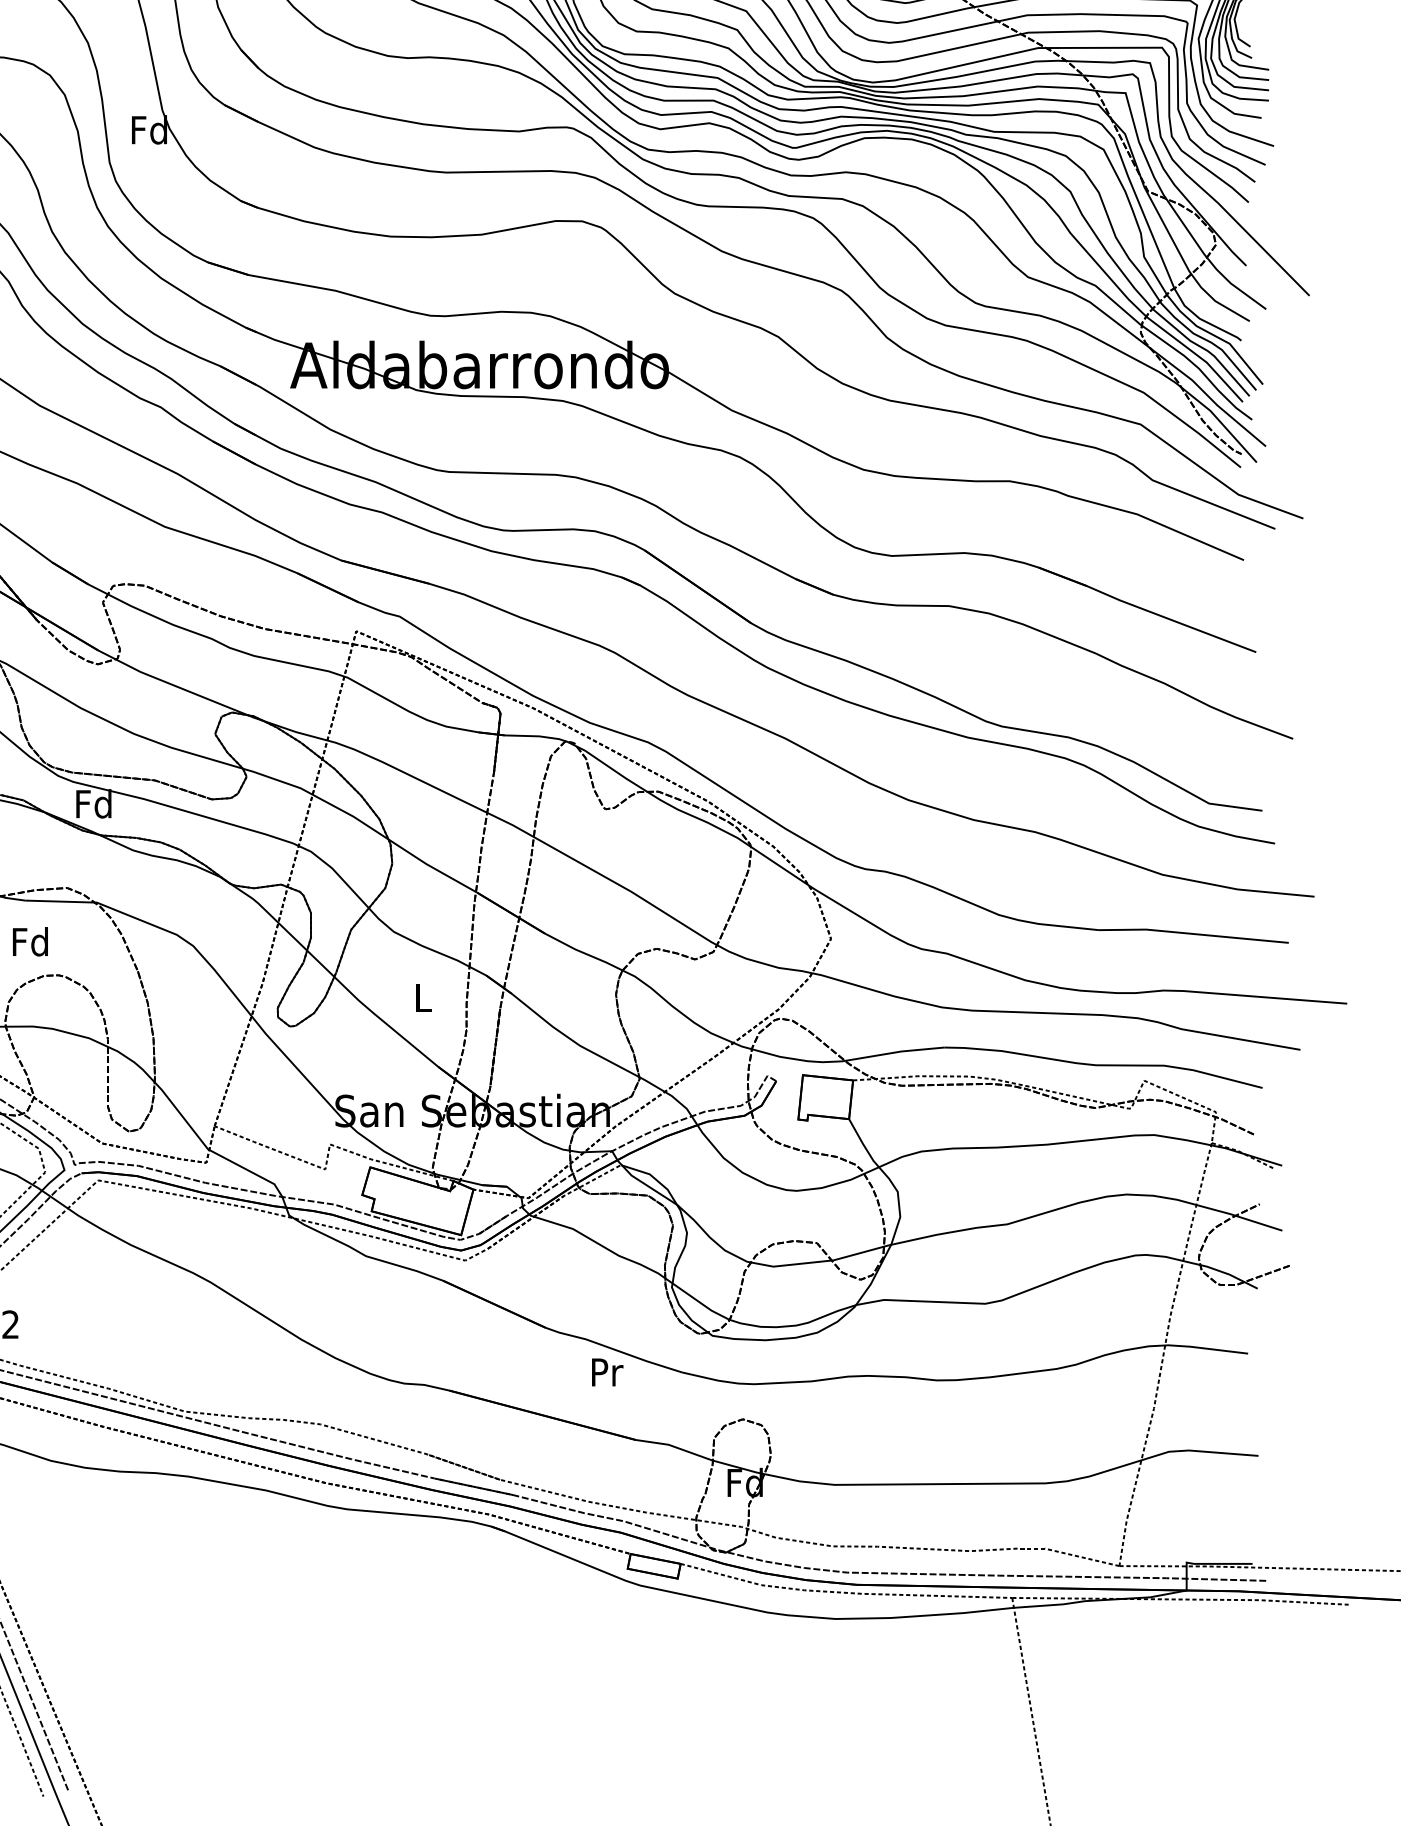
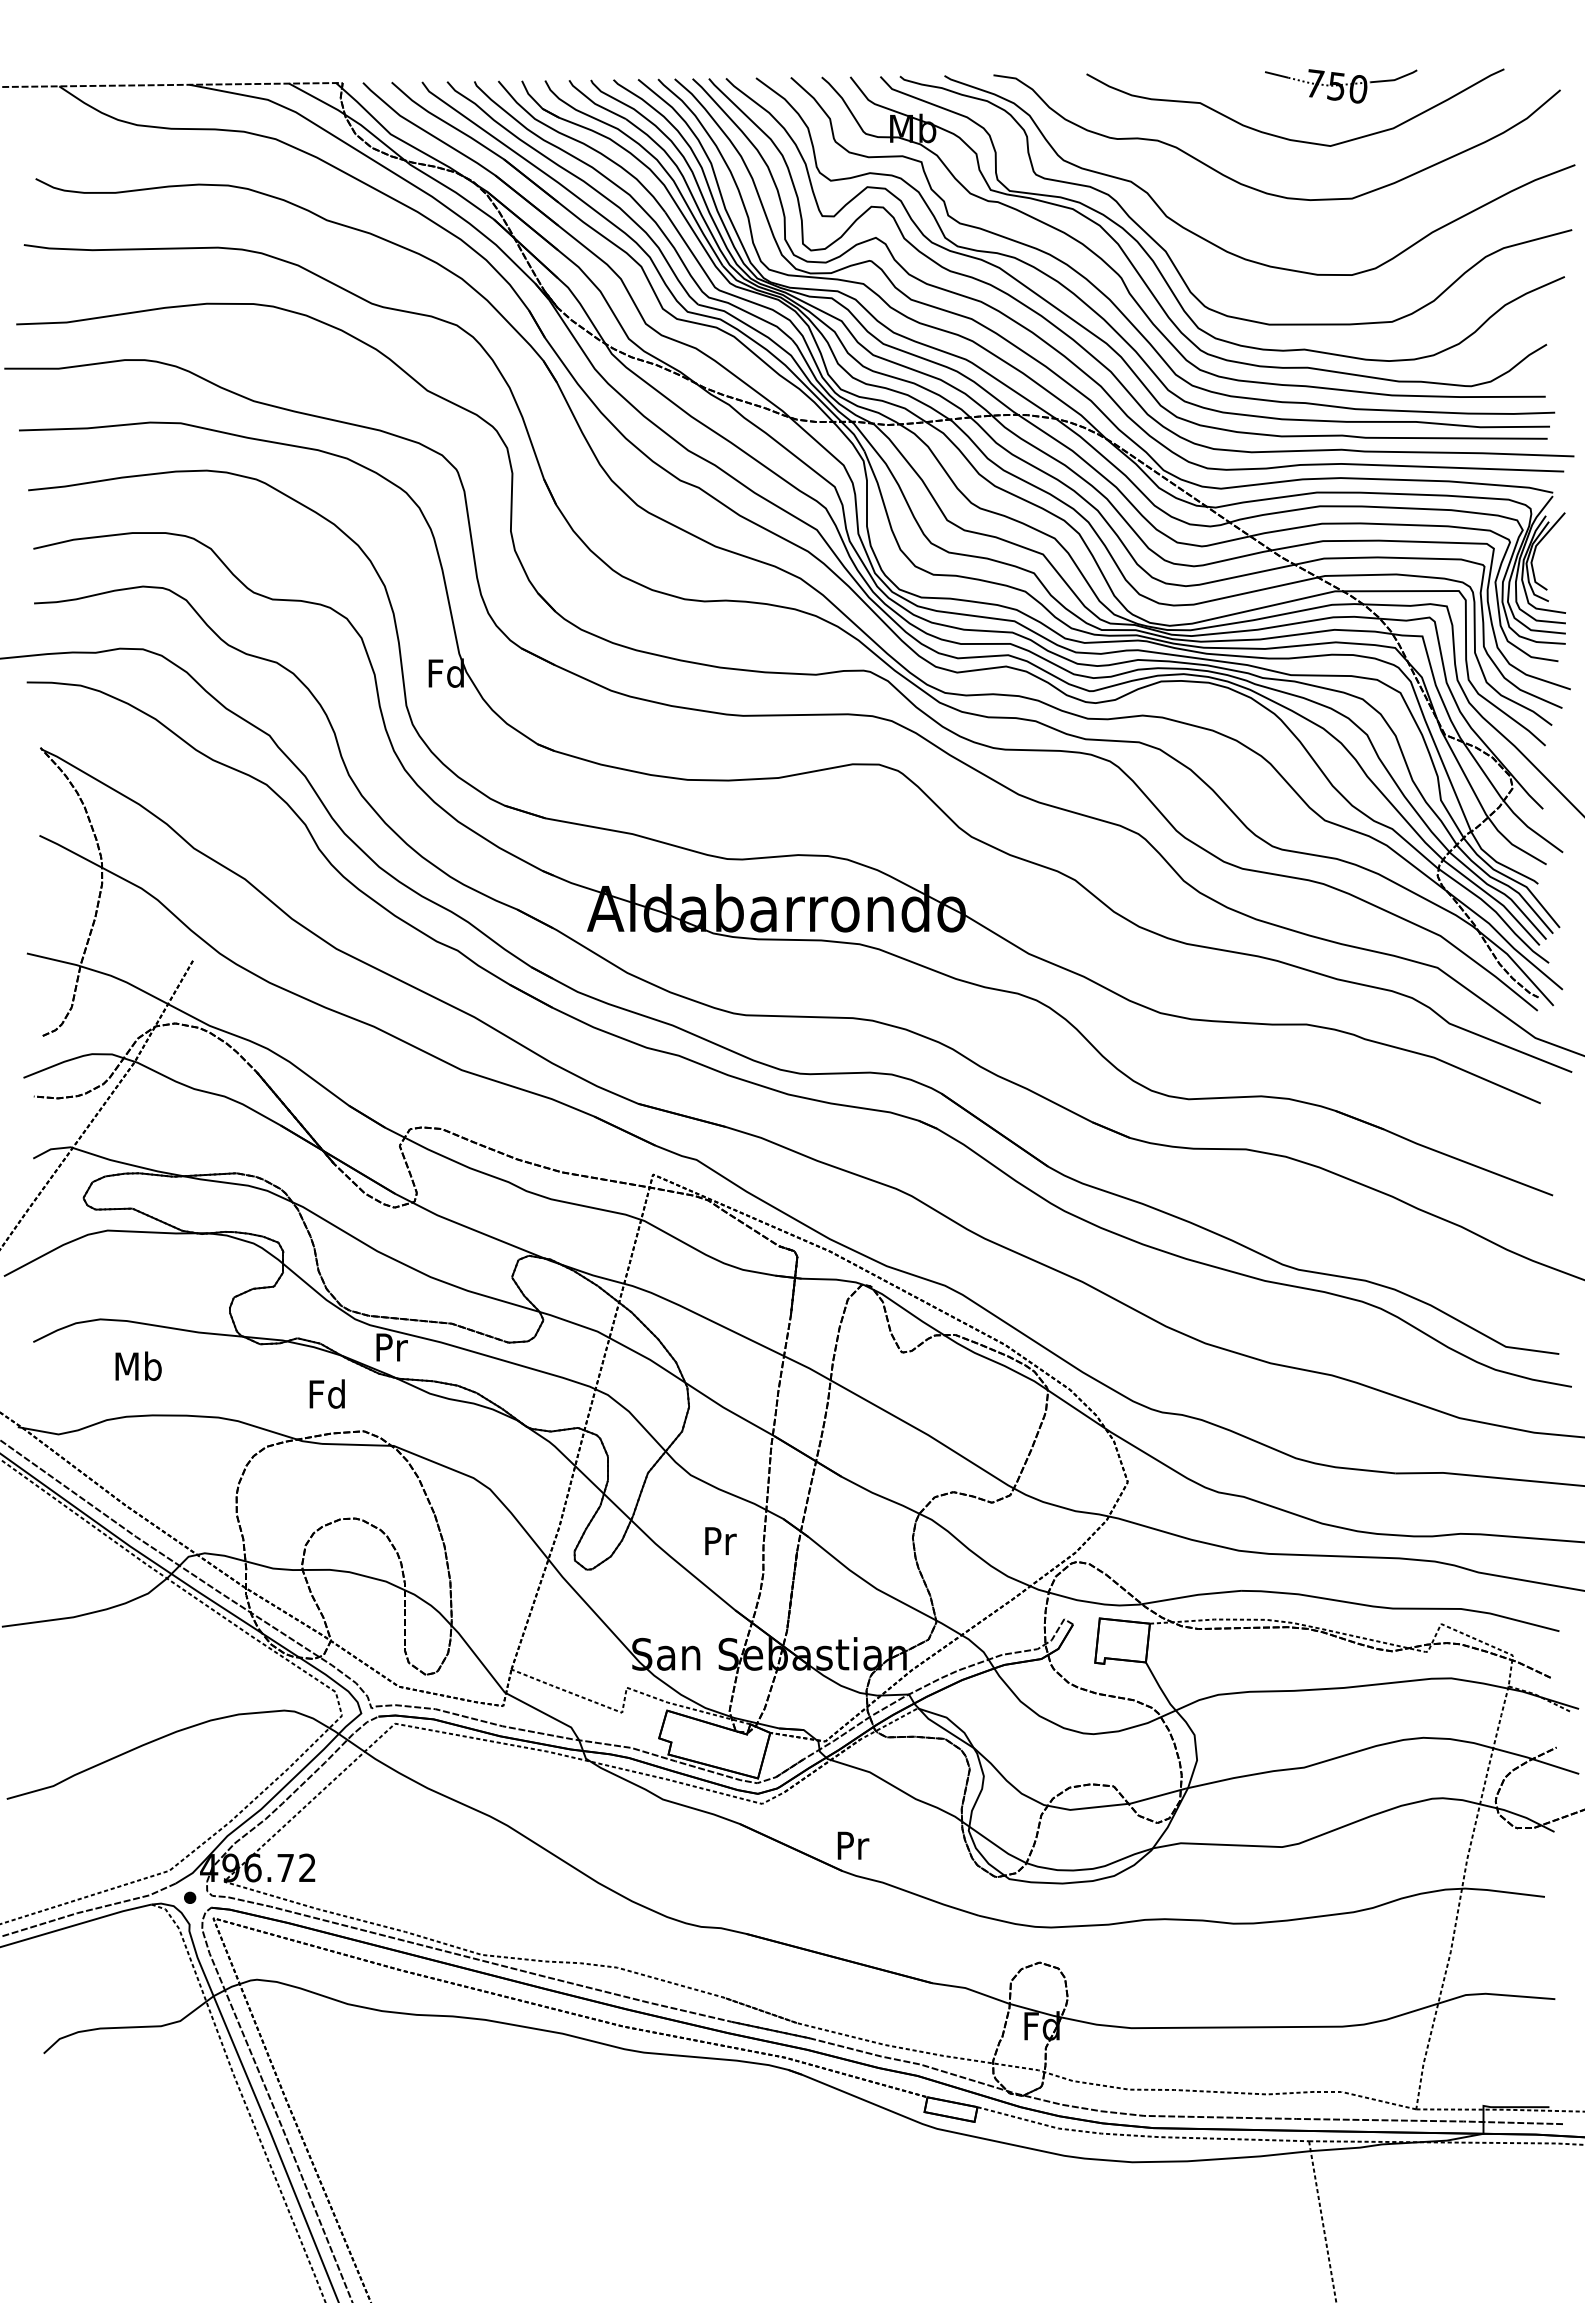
text: (93, 803) -> (390, 1346), Fd -> Pr
text: (29, 941) -> (326, 1393), moved
text: (423, 998) -> (720, 1541), L -> Pr
text: (607, 1372) -> (853, 1845), moved

